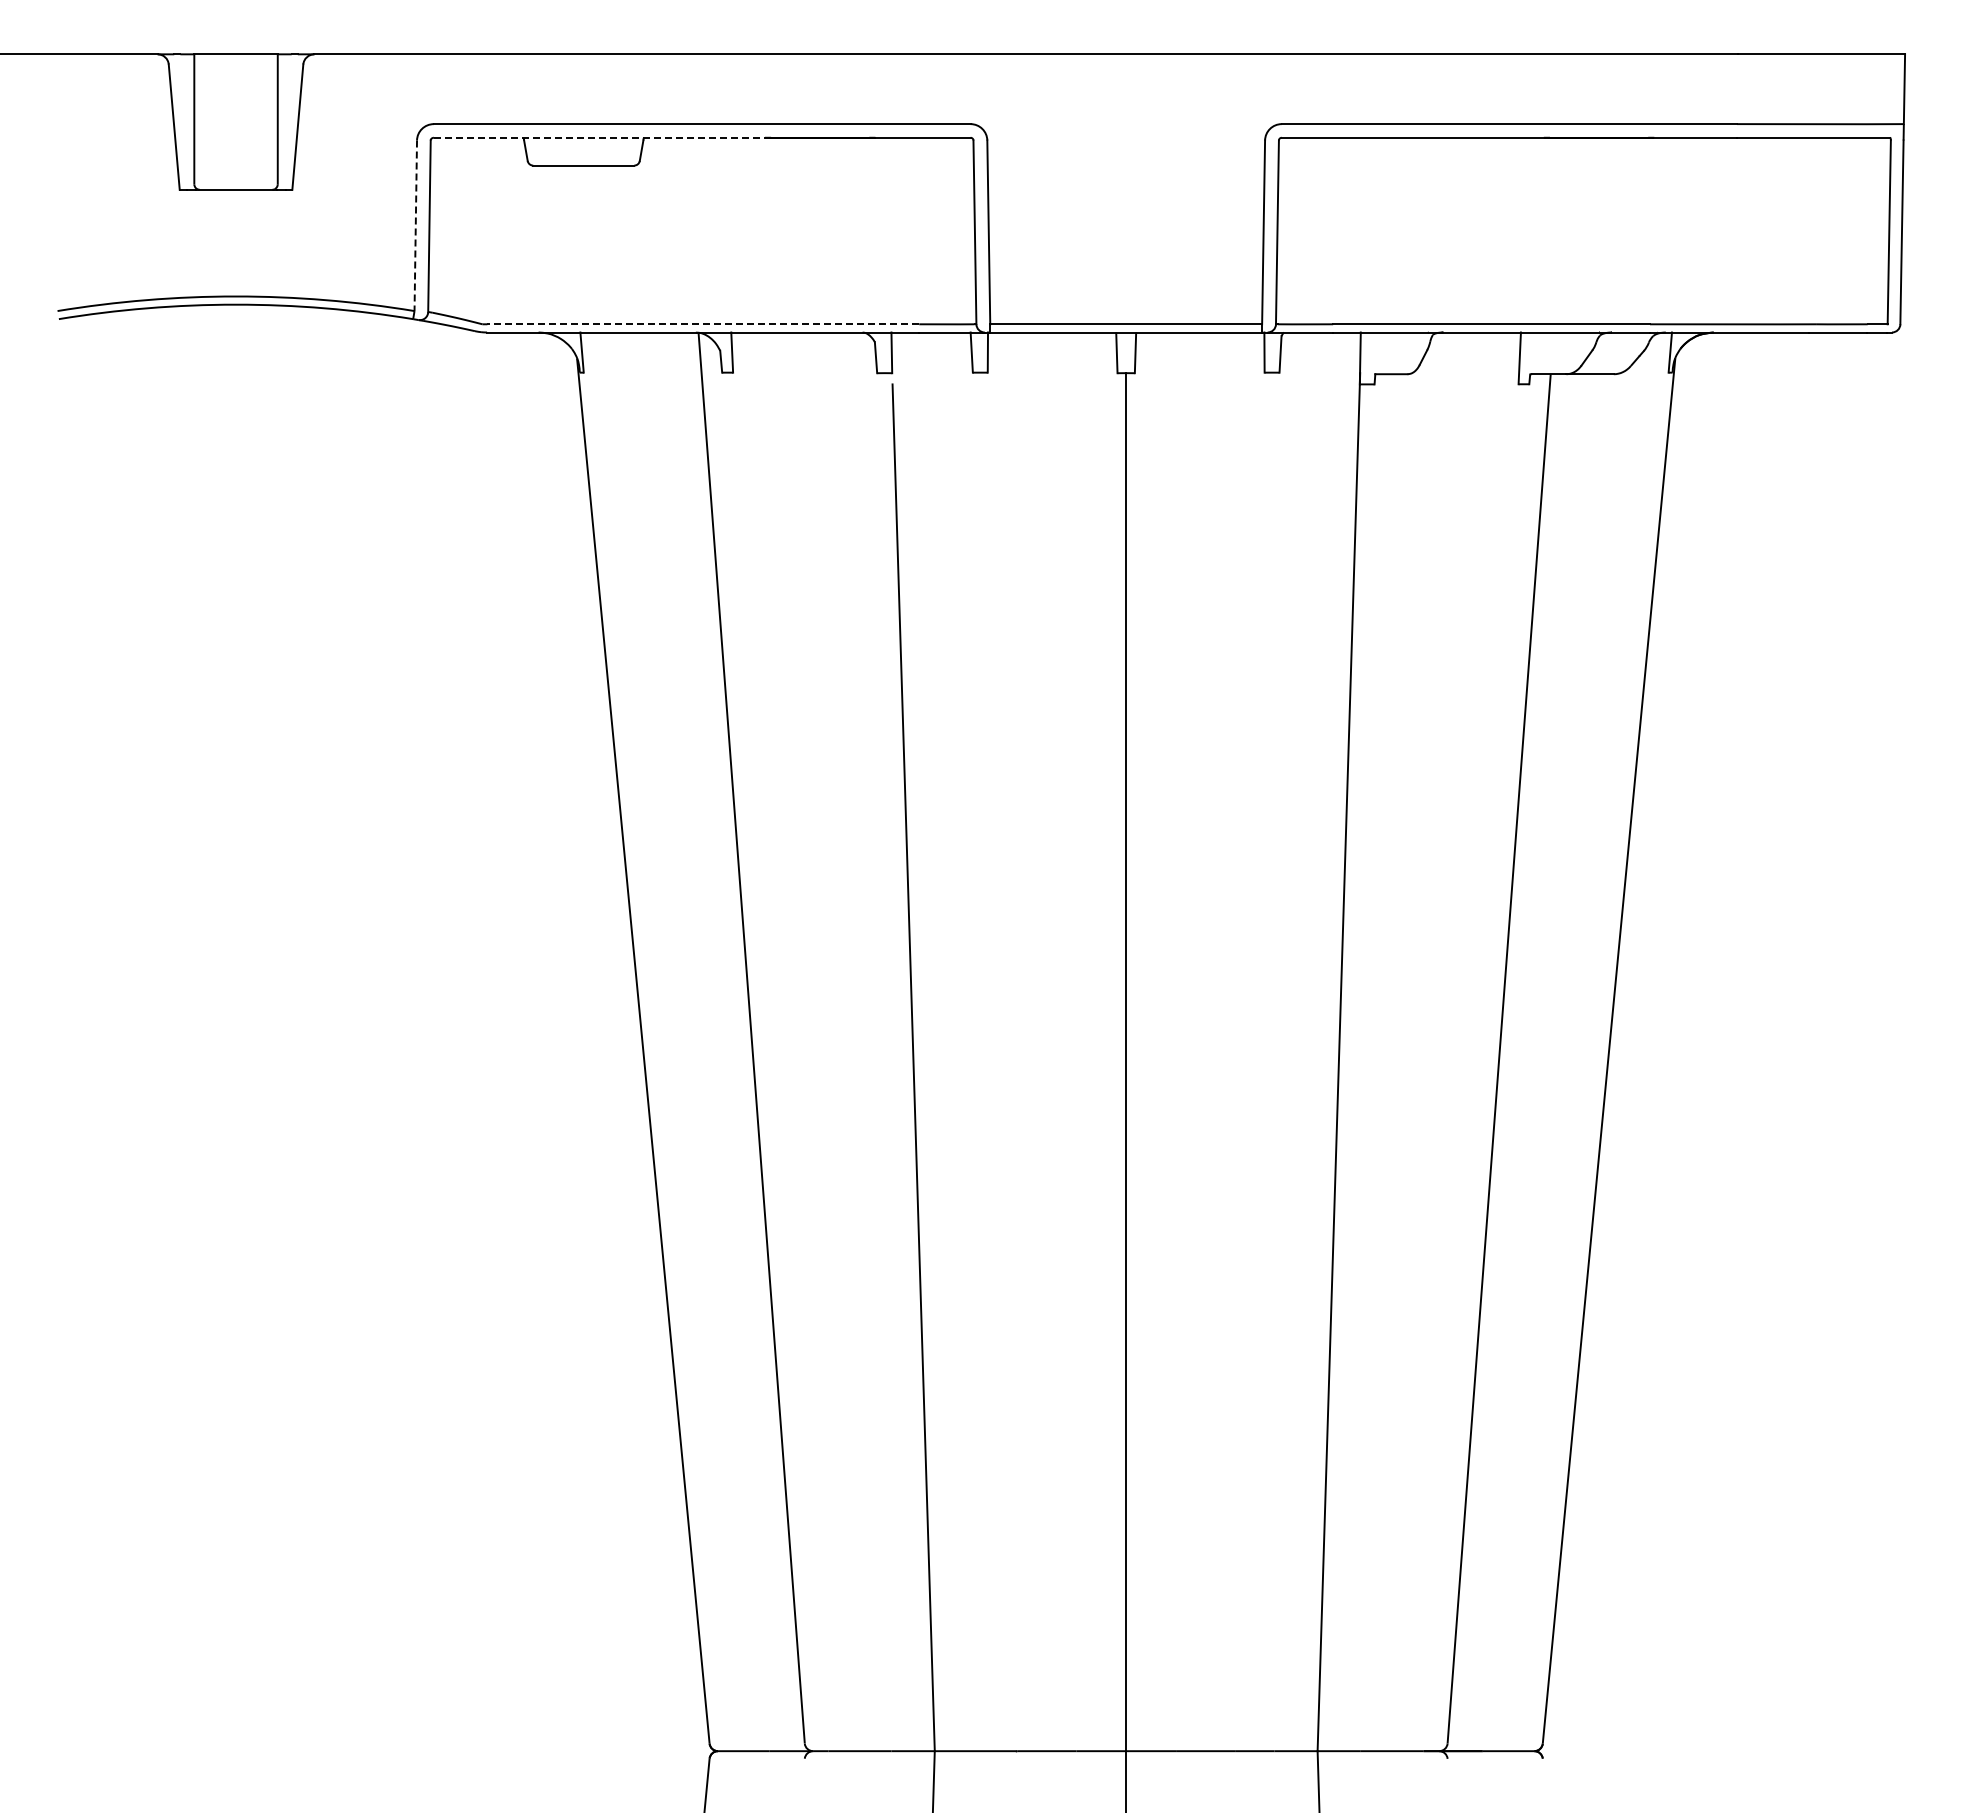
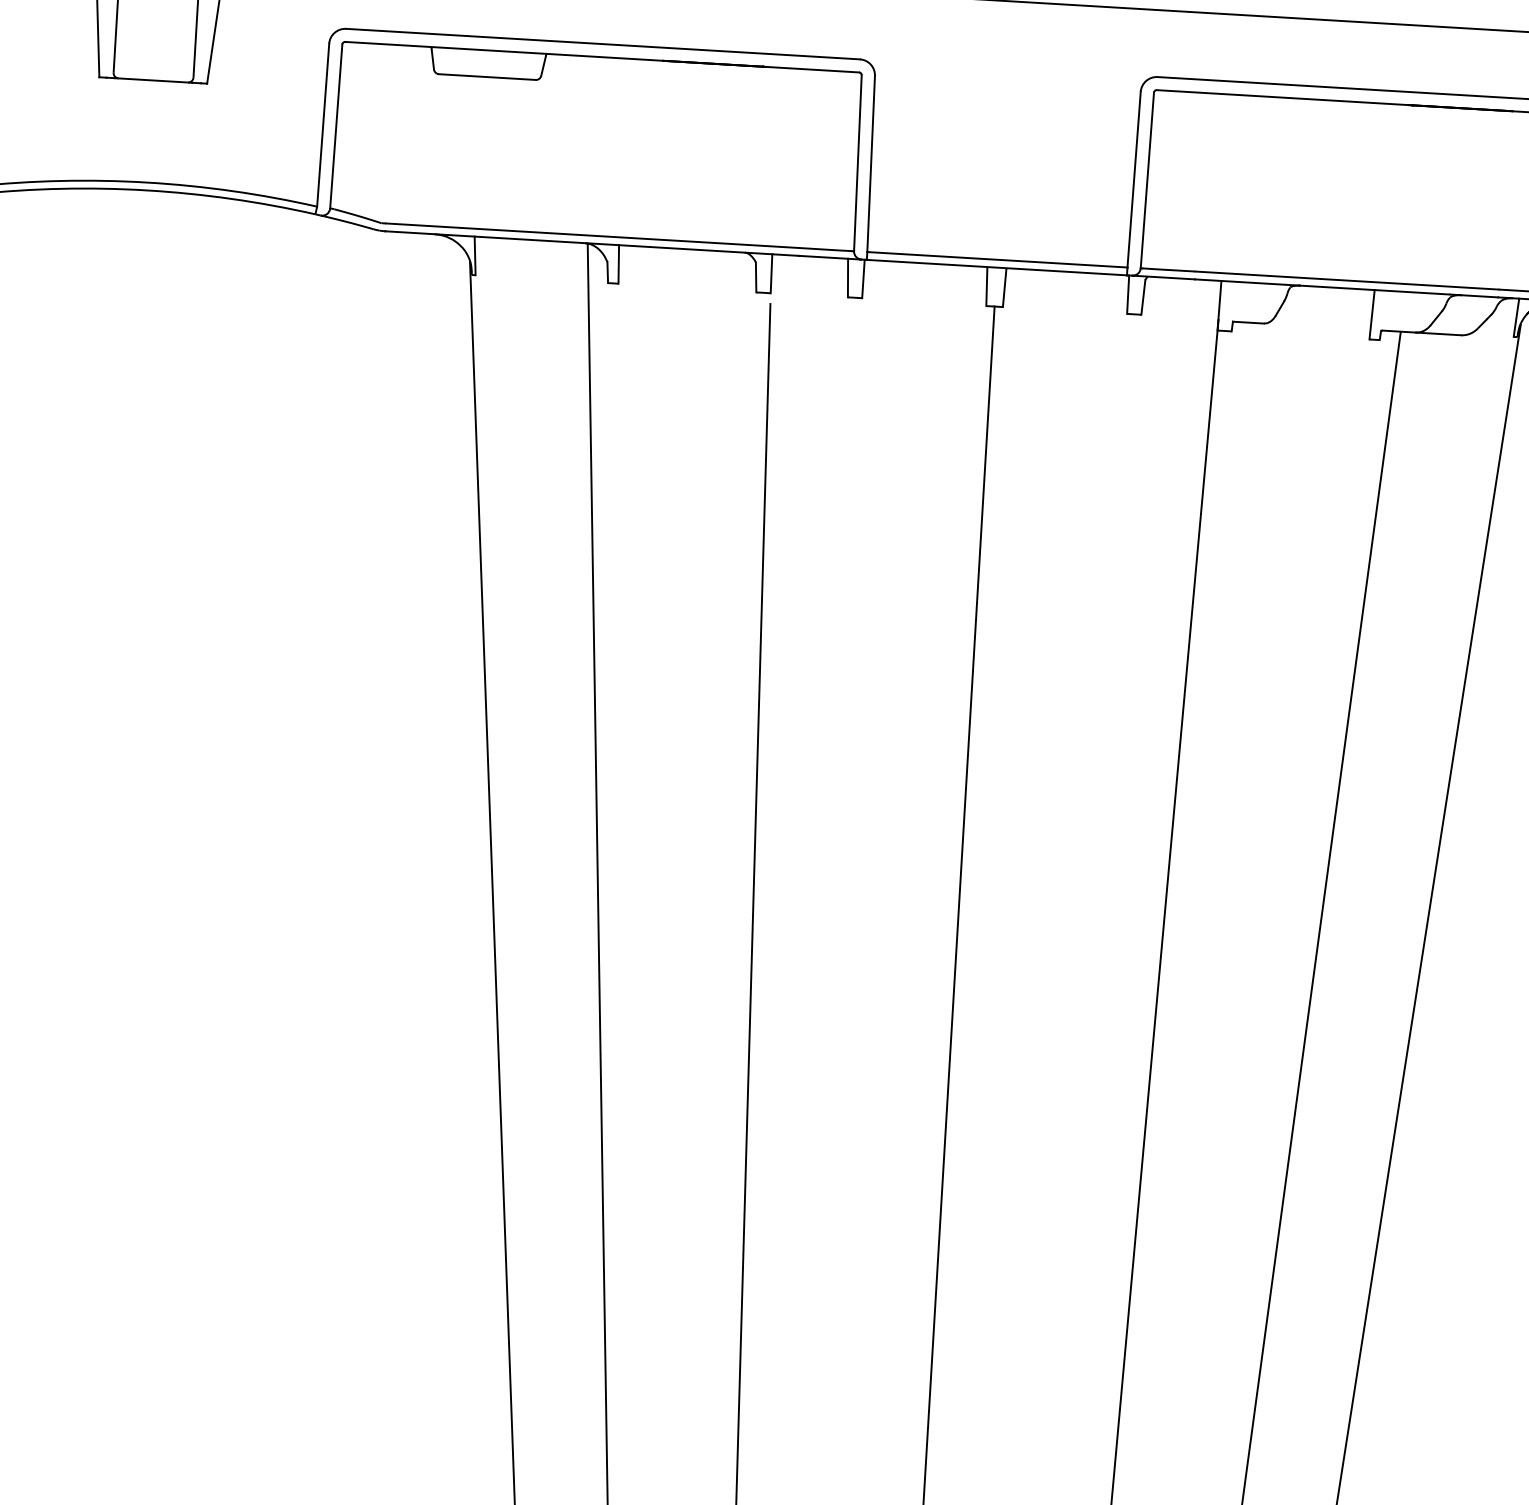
line: (599, 137) -> (504, 51), dashed -> solid
line: (415, 226) -> (322, 125), dashed -> solid
line: (703, 324) -> (592, 235), dashed -> solid

